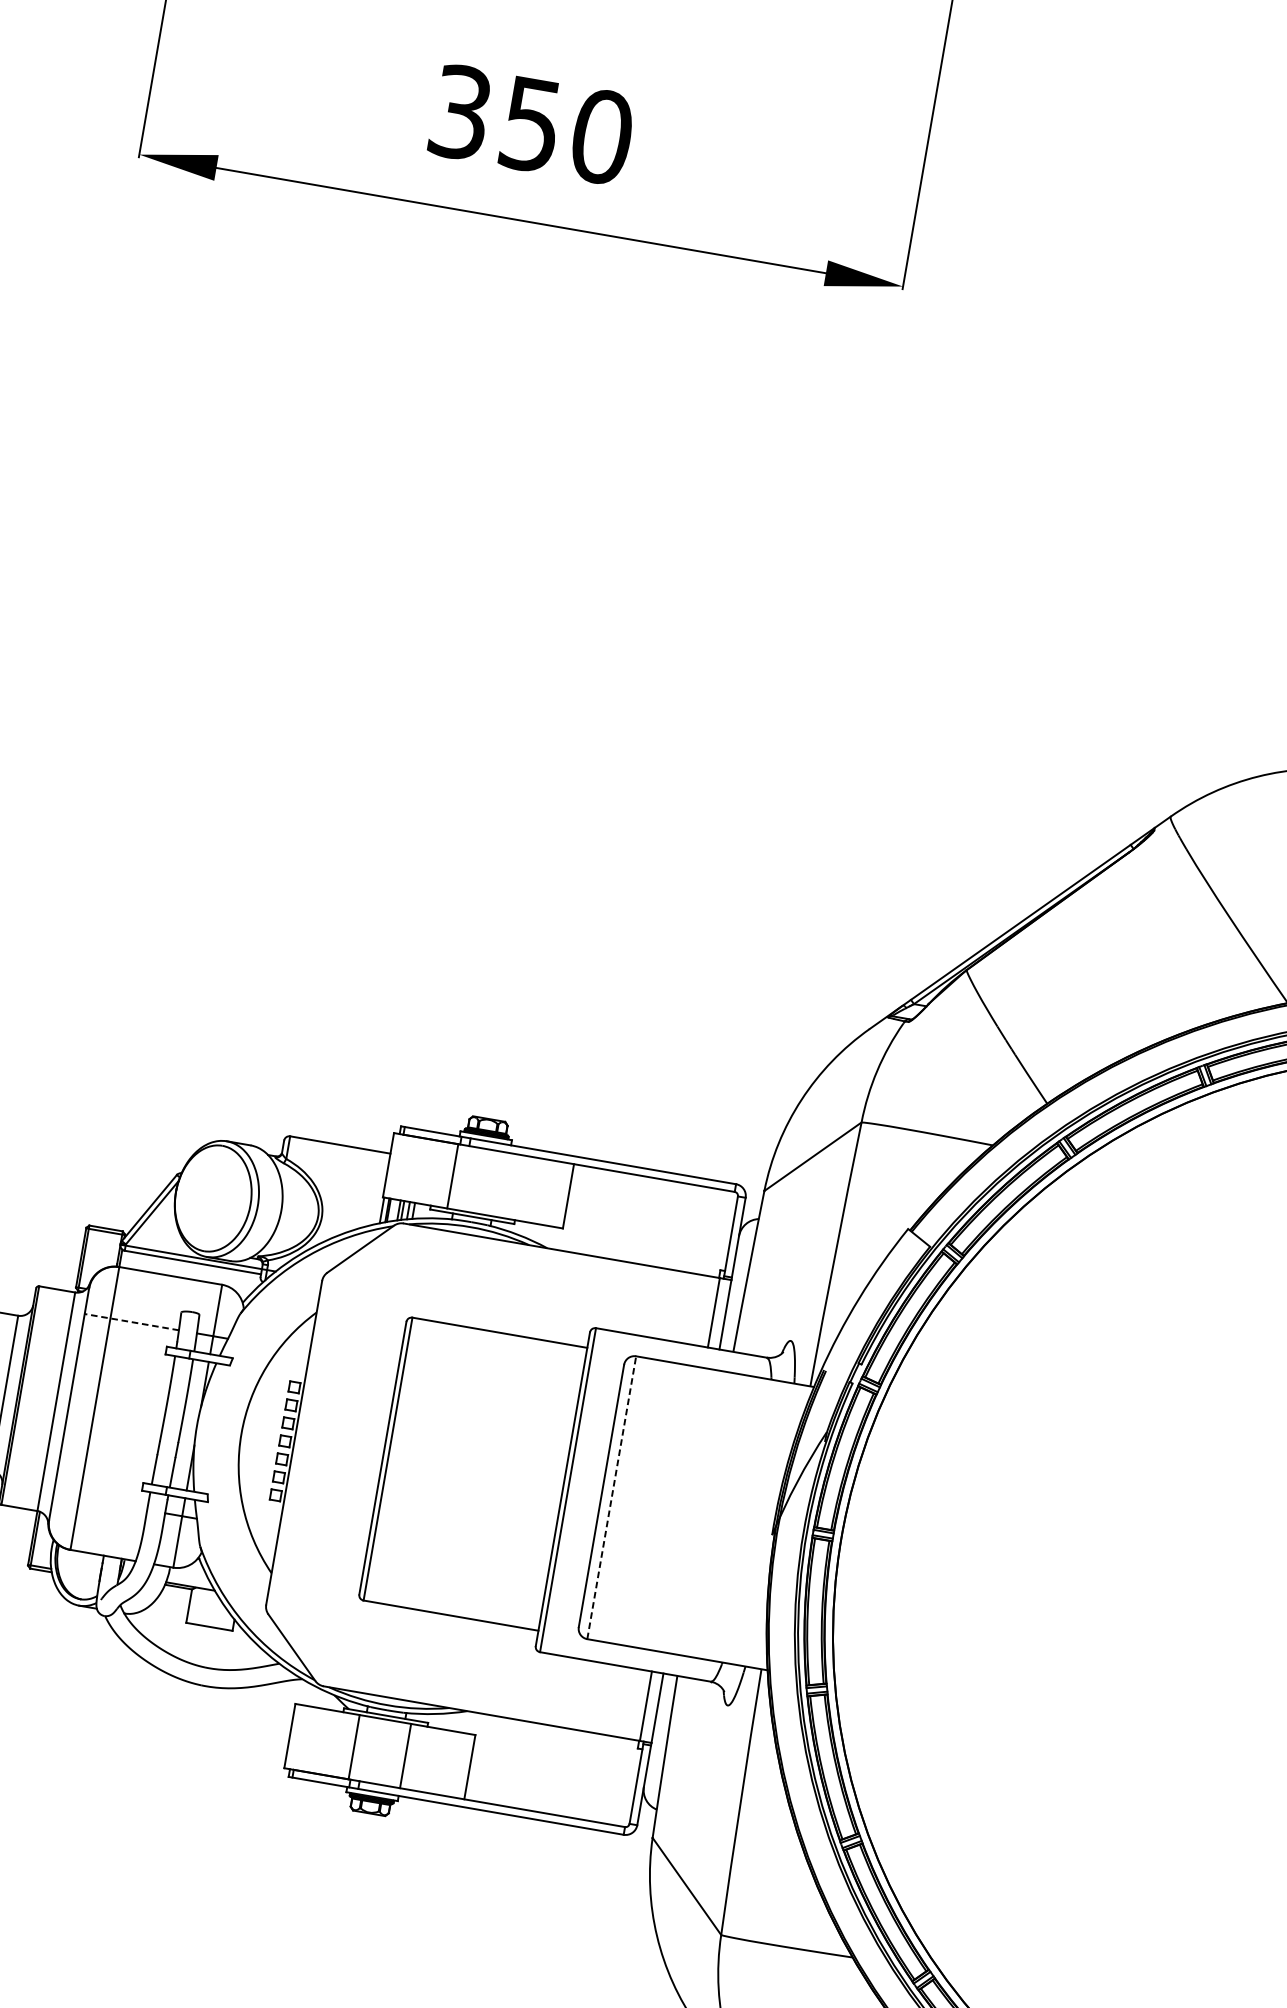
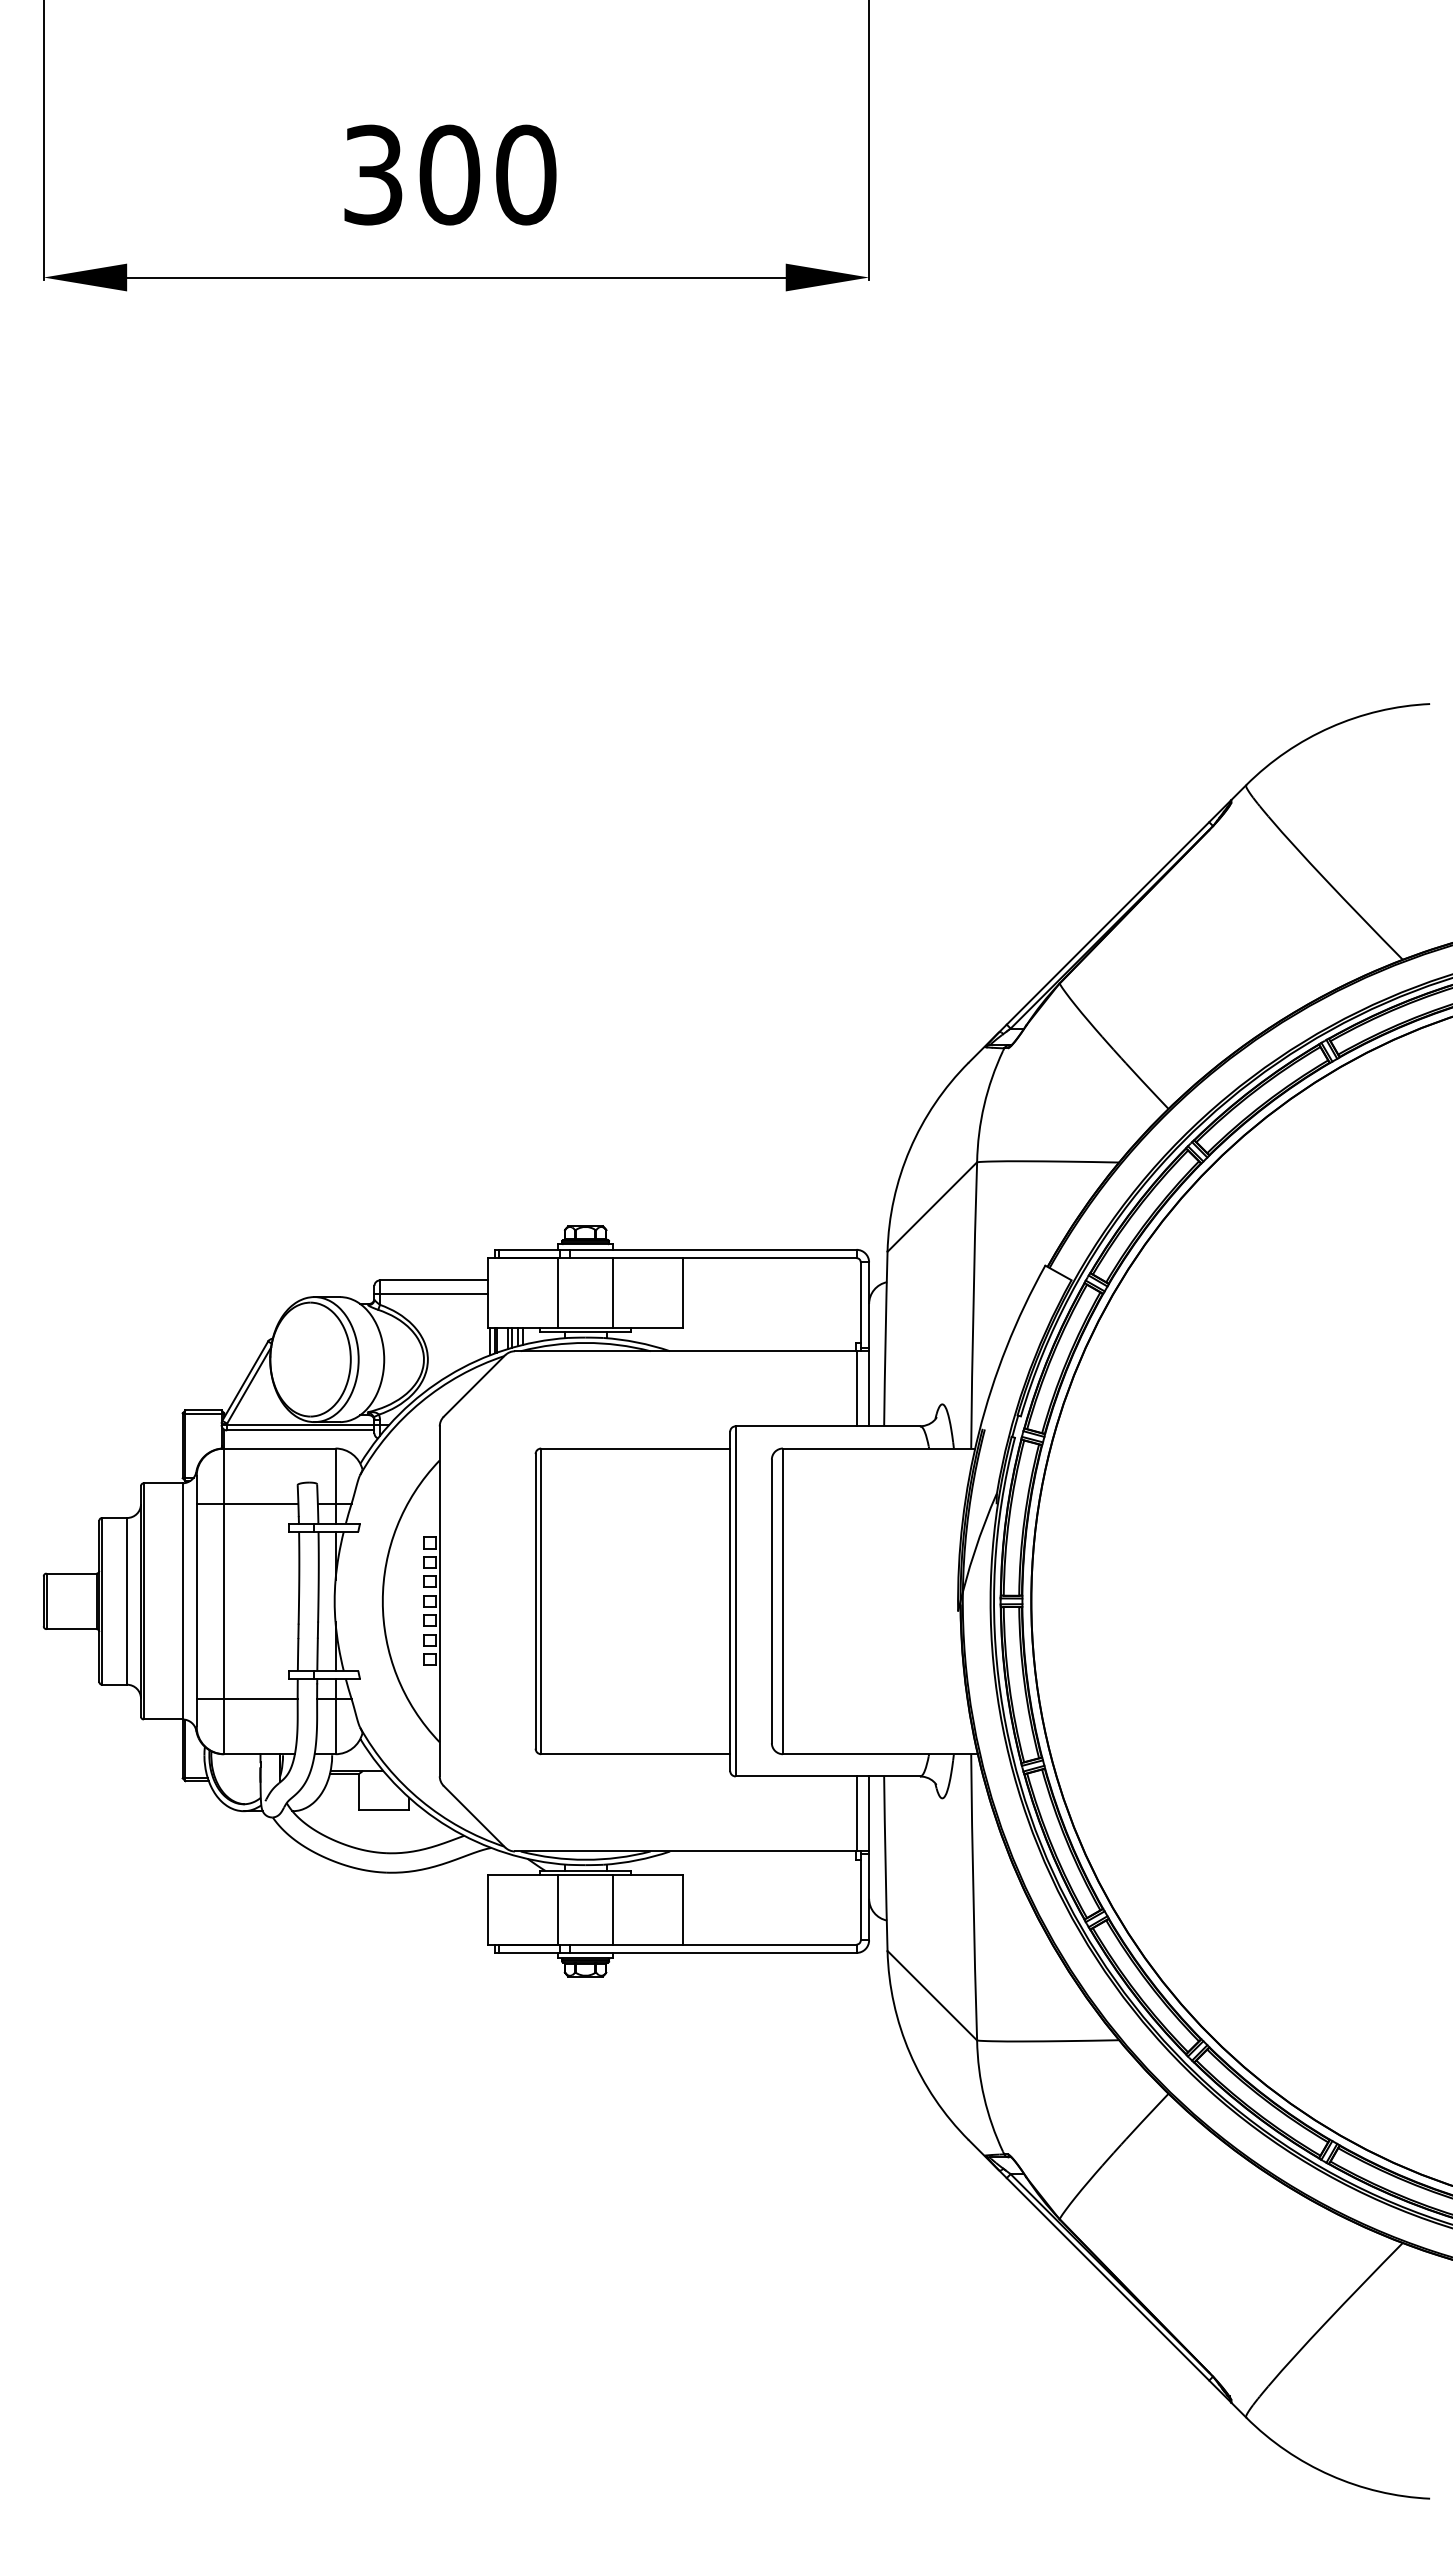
text: (531, 124) -> (449, 174), 350 -> 300
line: (335, 1157) -> (431, 1294), added
line: (504, 1184) -> (613, 1292), added
line: (131, 1322) -> (247, 1504), dashed -> solid
line: (611, 1497) -> (782, 1601), dashed -> solid
line: (99, 1501) -> (246, 1698), added

